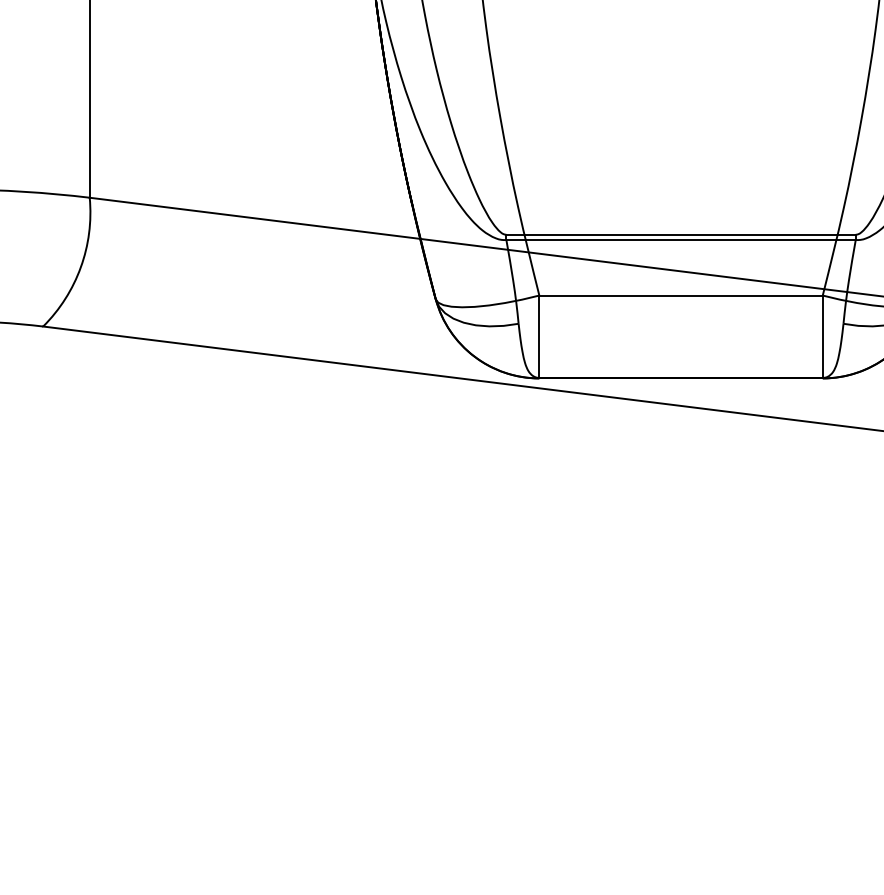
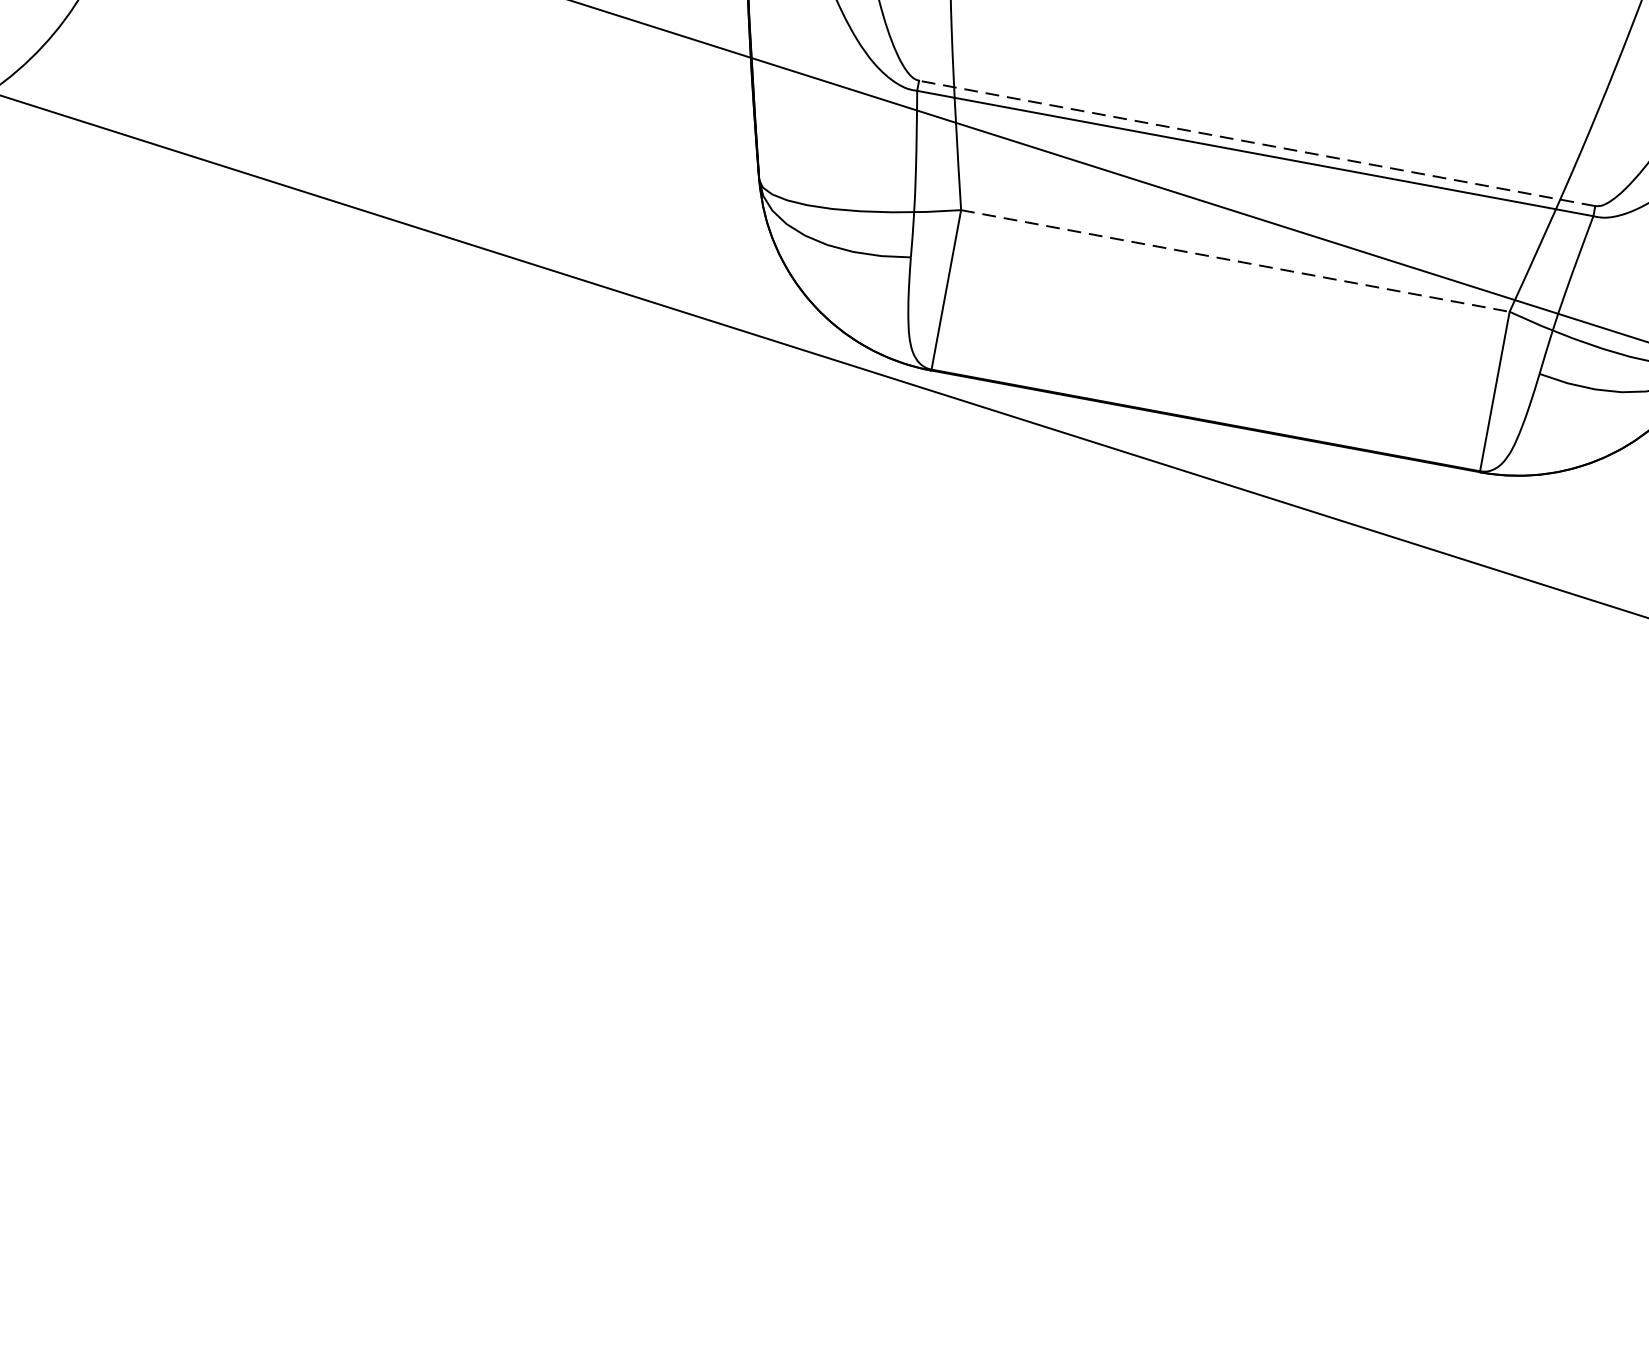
line: (681, 234) -> (1258, 142), solid -> dashed
line: (681, 295) -> (1236, 261), solid -> dashed

